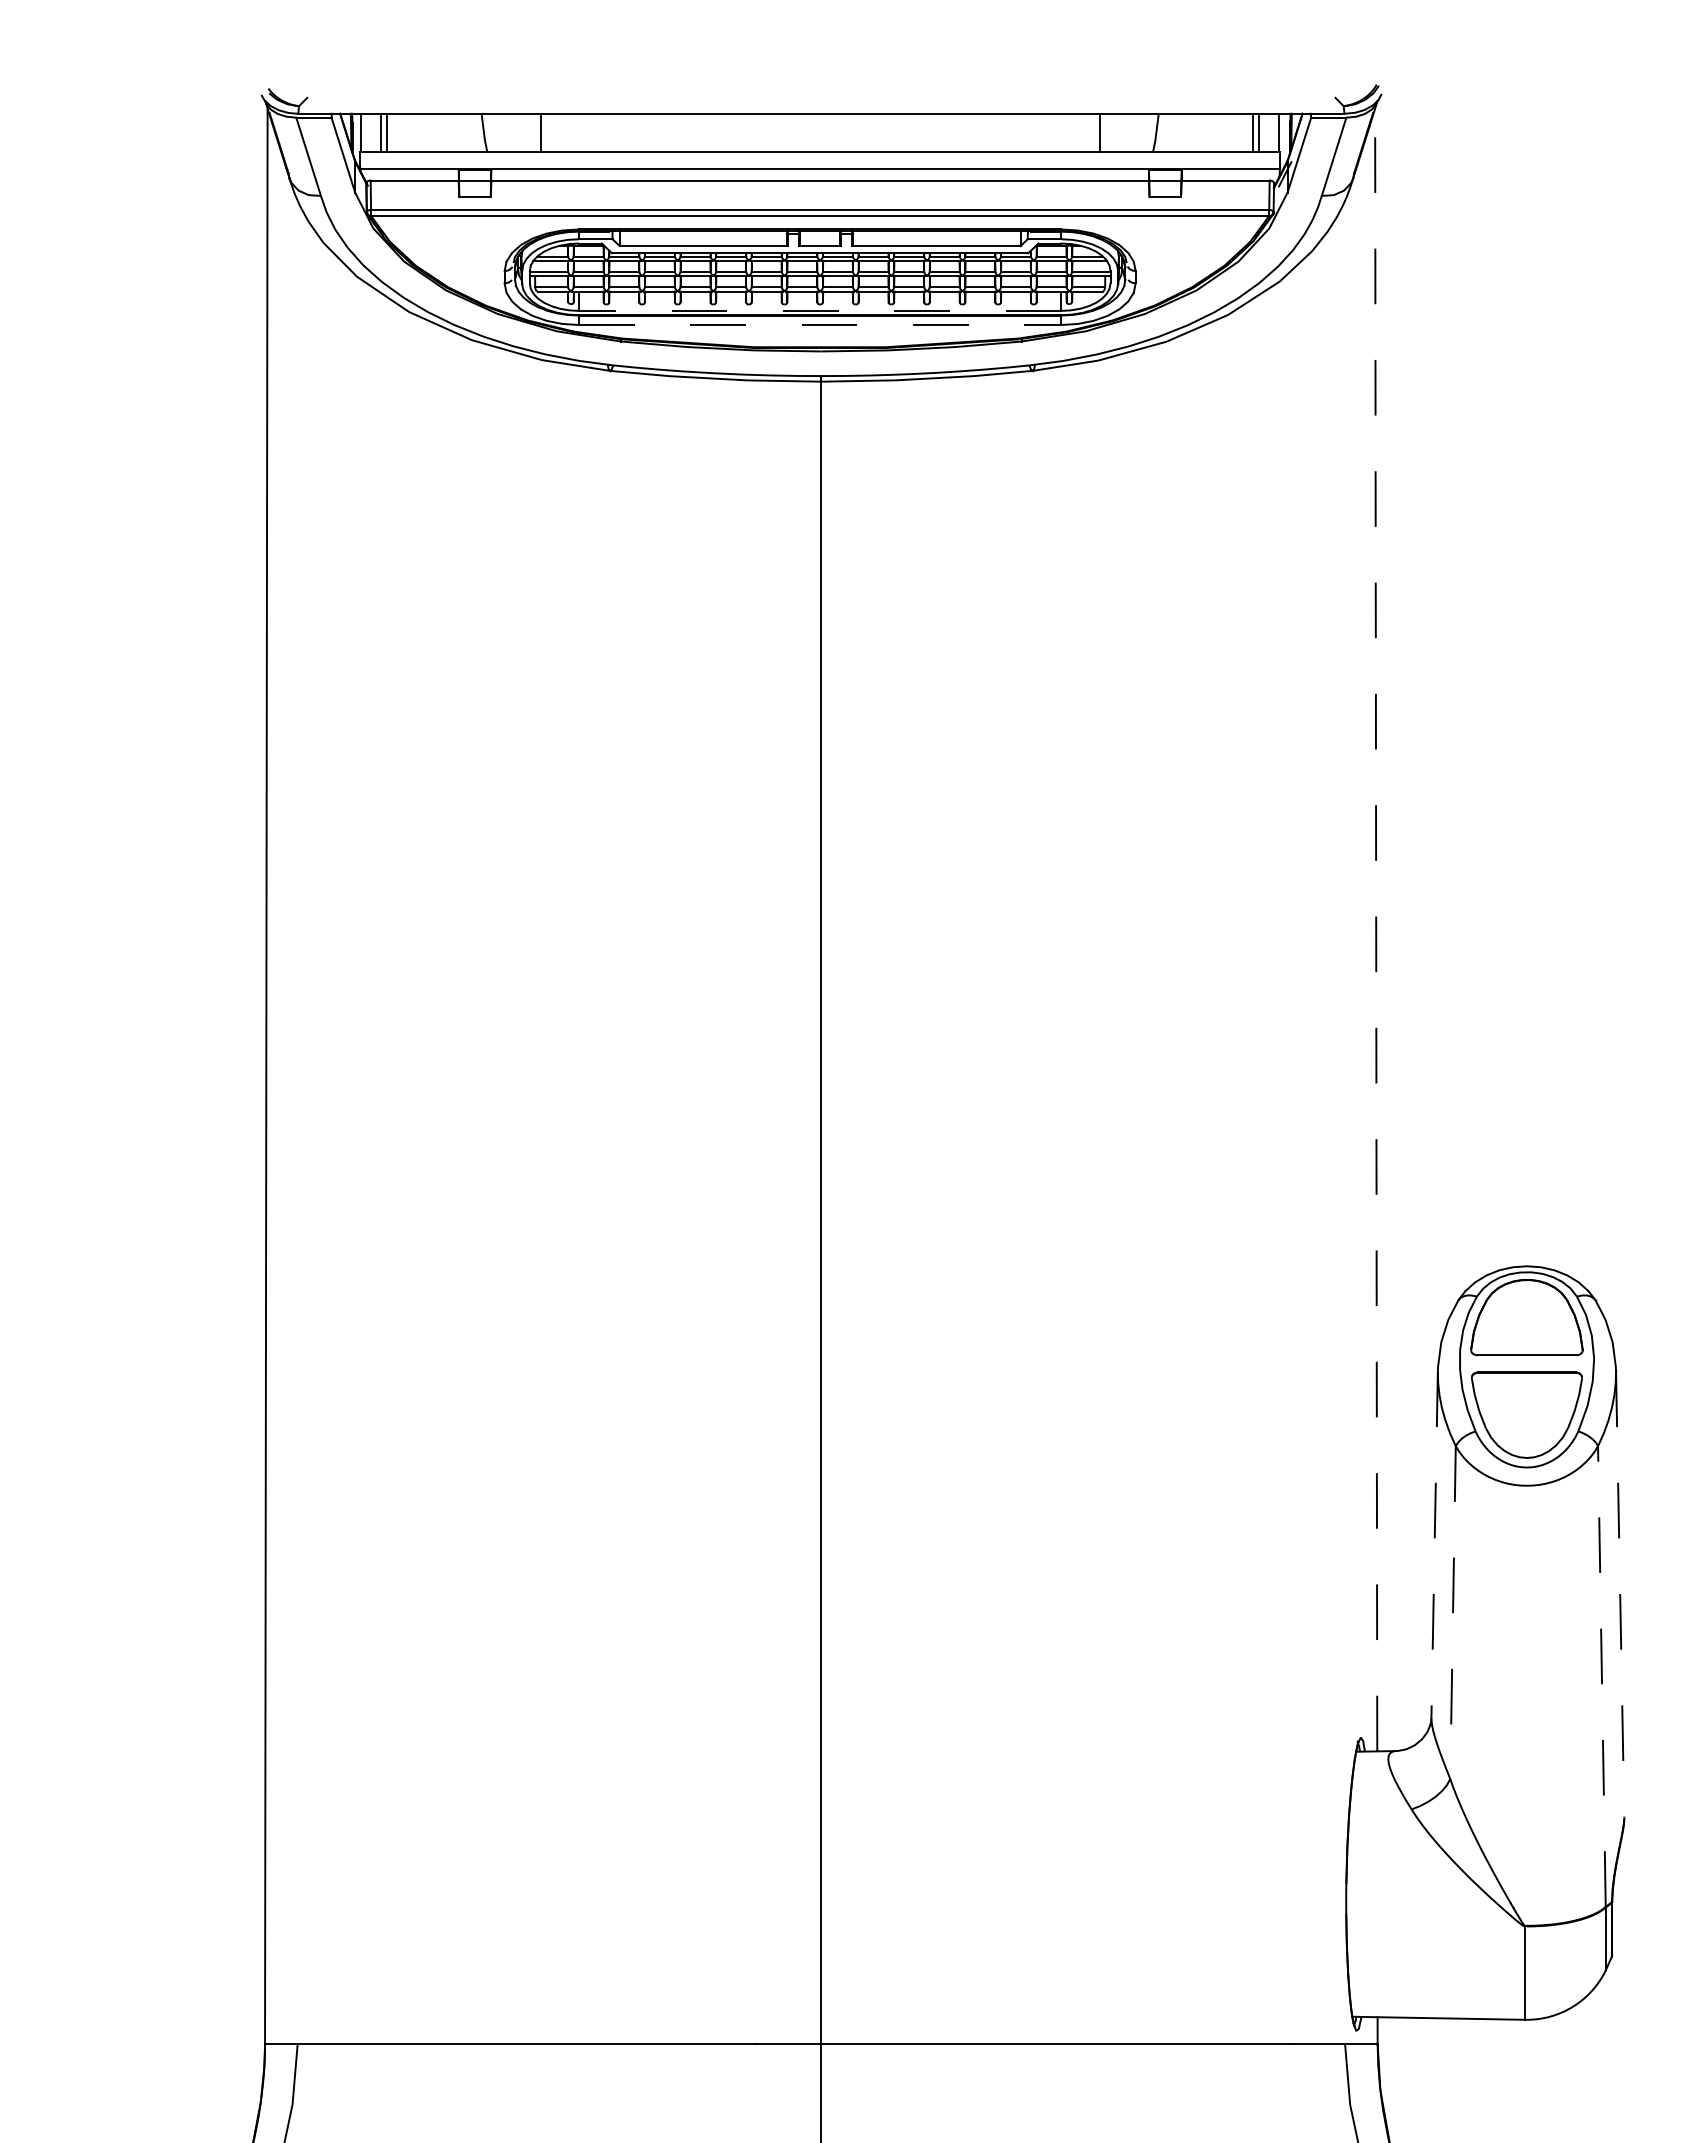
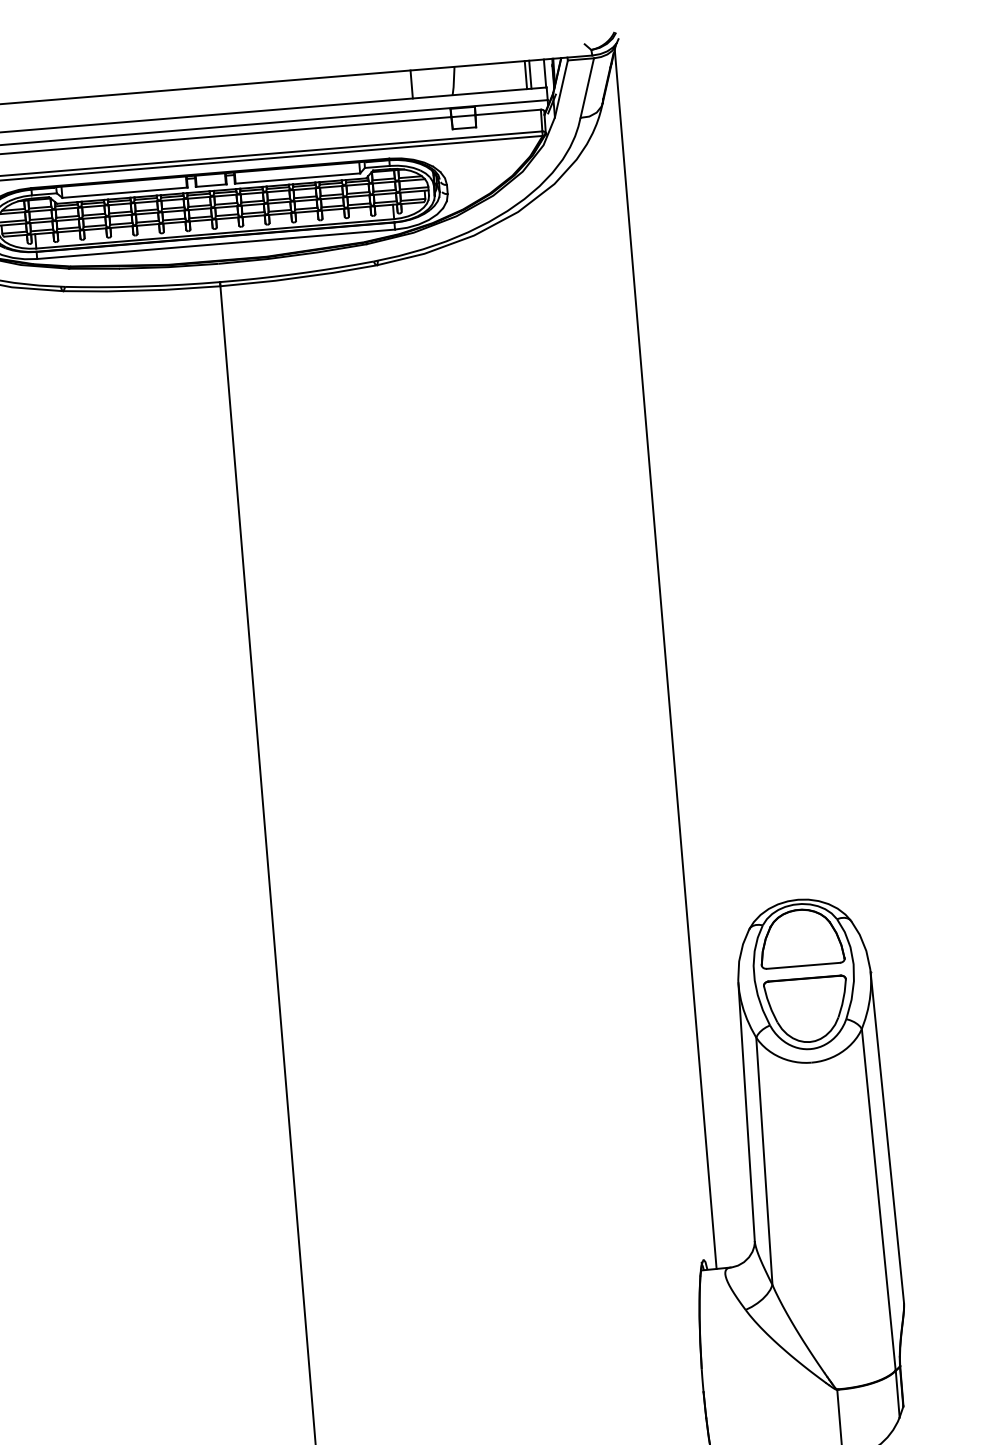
line: (819, 310) -> (214, 233), dashed -> solid
line: (820, 325) -> (216, 244), dashed -> solid
line: (1376, 929) -> (665, 658), dashed -> solid
line: (1434, 1545) -> (746, 1112), dashed -> solid
line: (1620, 1595) -> (887, 1138), dashed -> solid
line: (1453, 1613) -> (764, 1161), dashed -> solid
line: (1601, 1676) -> (878, 1199), dashed -> solid

